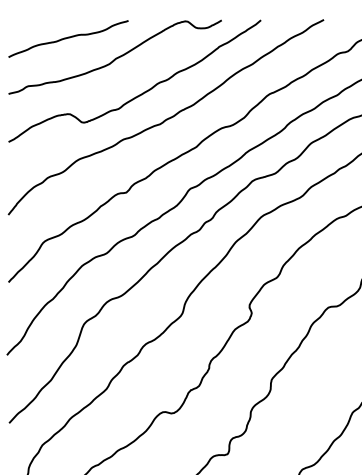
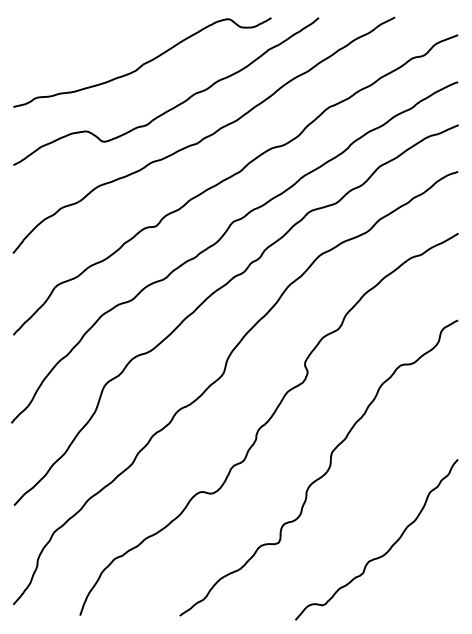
curve: (68, 38) -> (85, 39), removed

